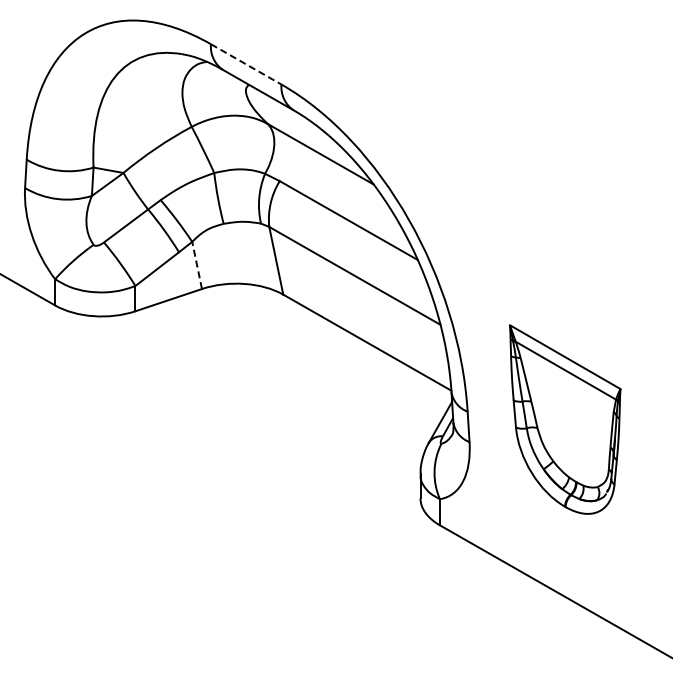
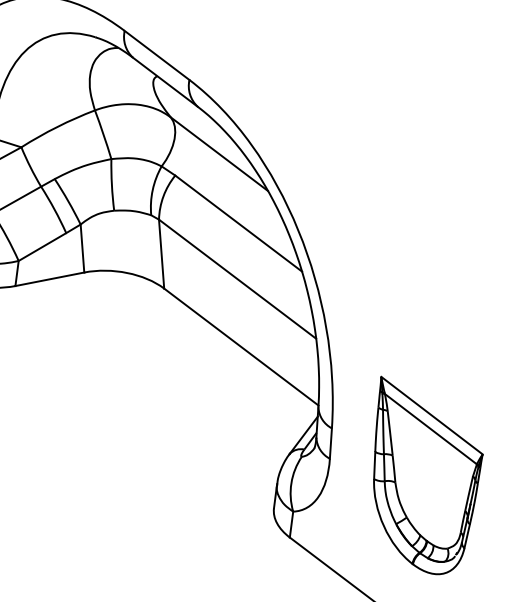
line: (246, 64) -> (157, 55), dashed -> solid
line: (197, 264) -> (82, 247), dashed -> solid
part: (565, 419) -> (424, 477), moved

